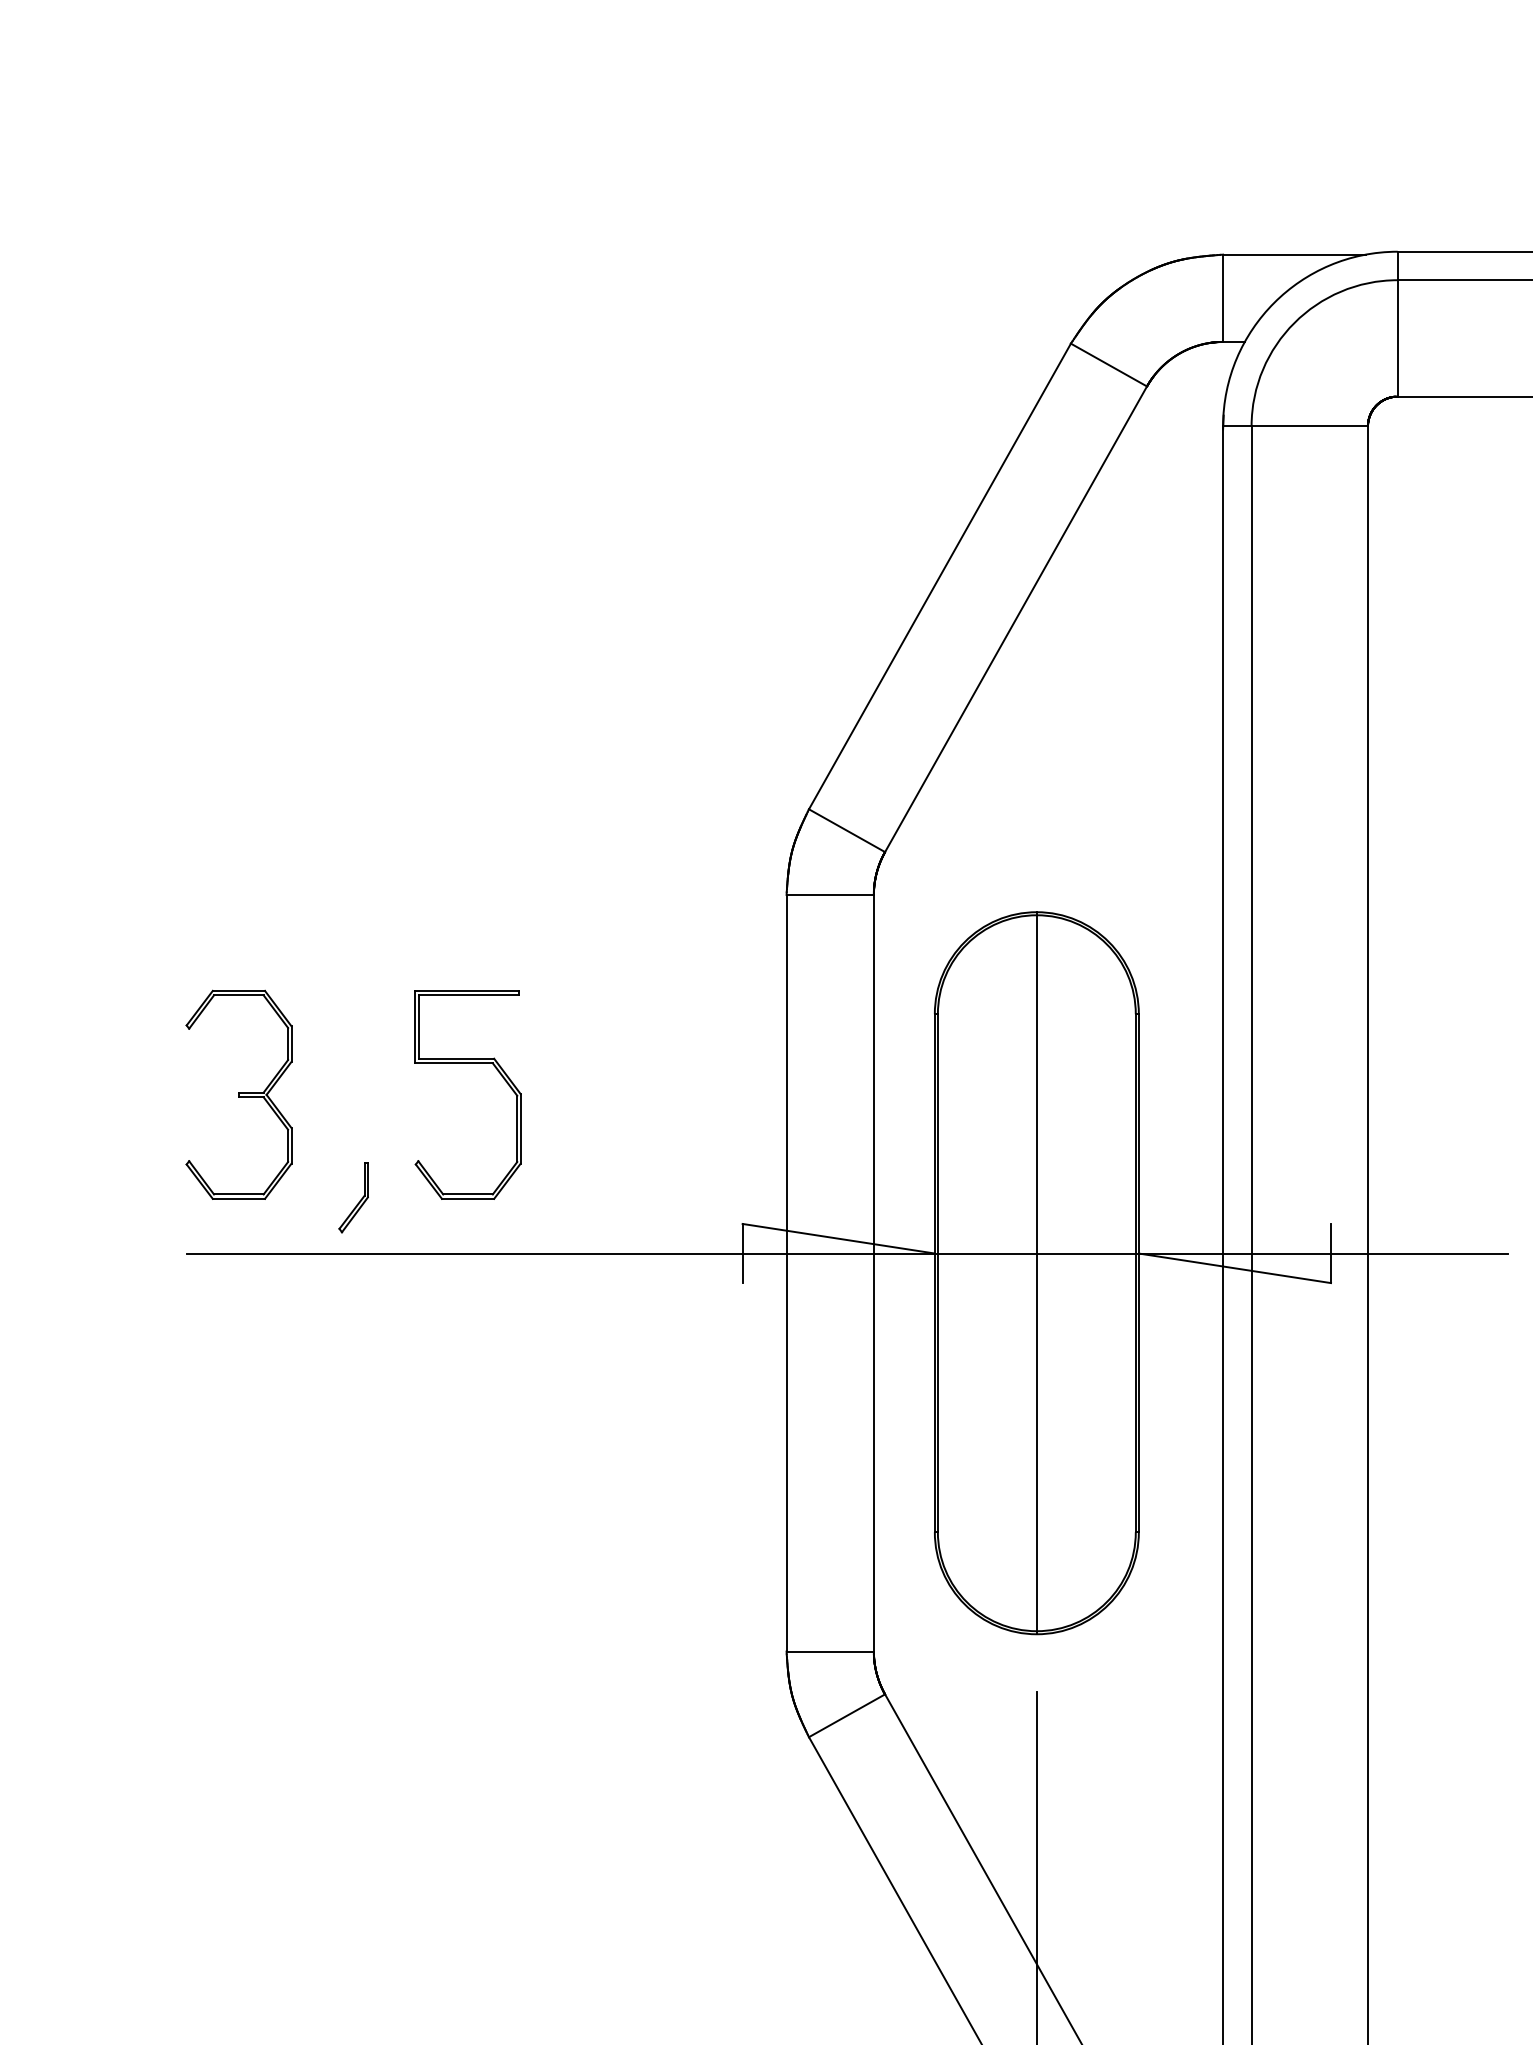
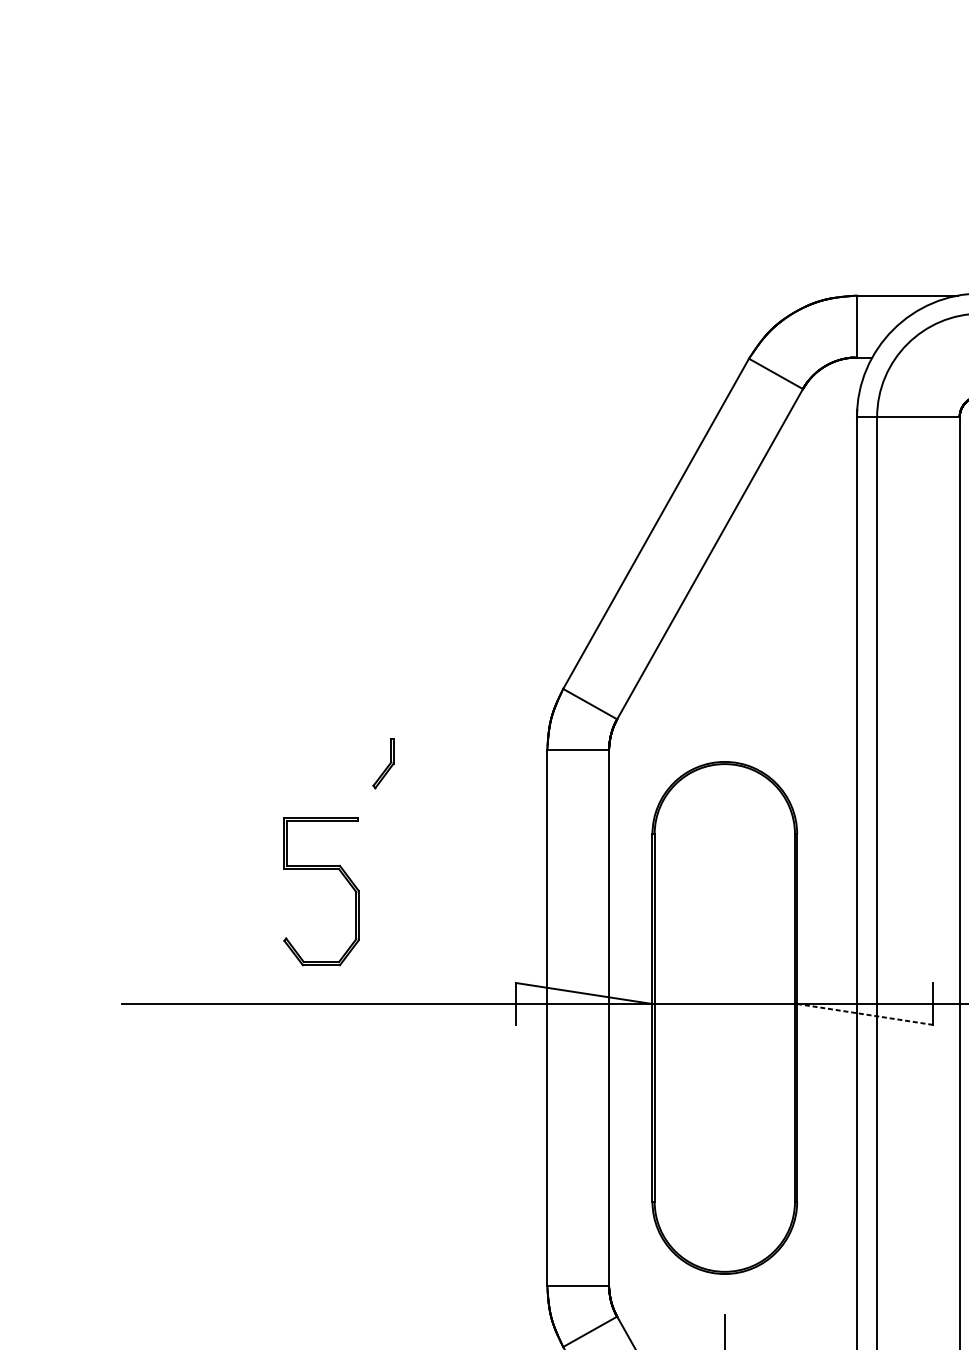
part: (238, 1094) -> (158, 891), removed
part: (359, 1200) -> (387, 765), moved
line: (1235, 1268) -> (865, 1014), solid -> dashed
line: (1036, 1273) -> (724, 1018), removed

